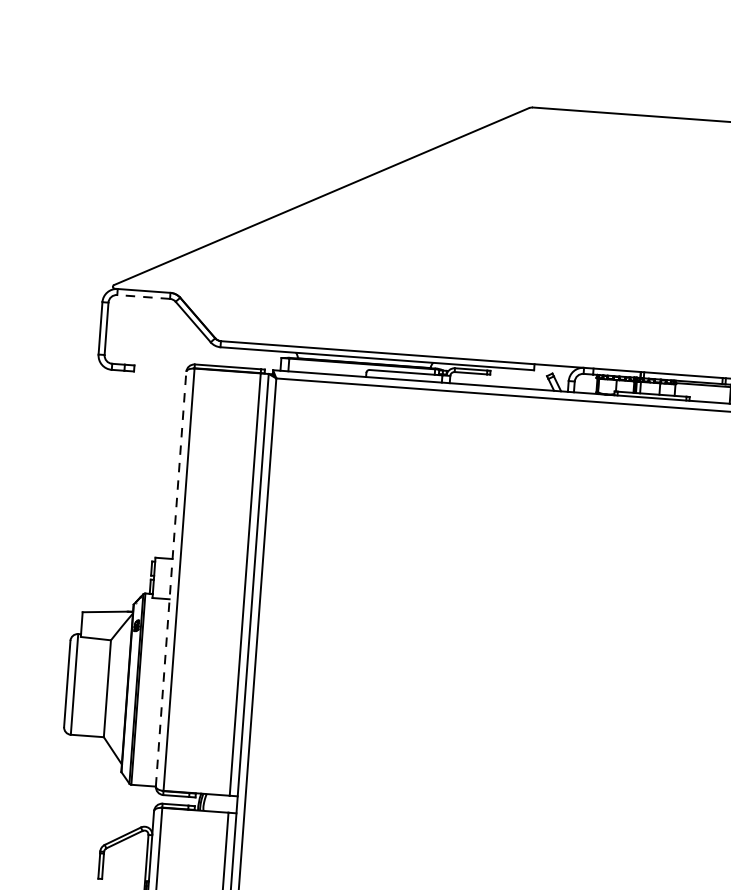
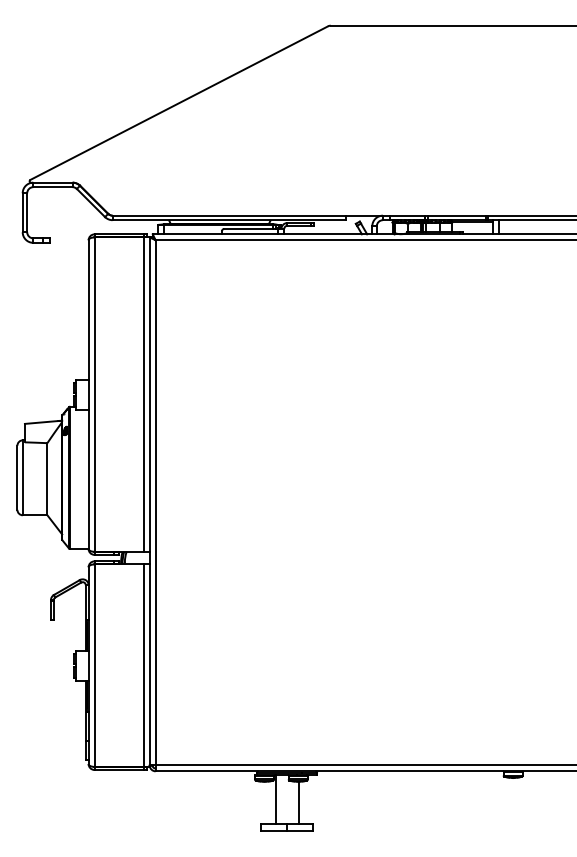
line: (143, 297) -> (52, 187), dashed -> solid
line: (170, 579) -> (88, 394), dashed -> solid

